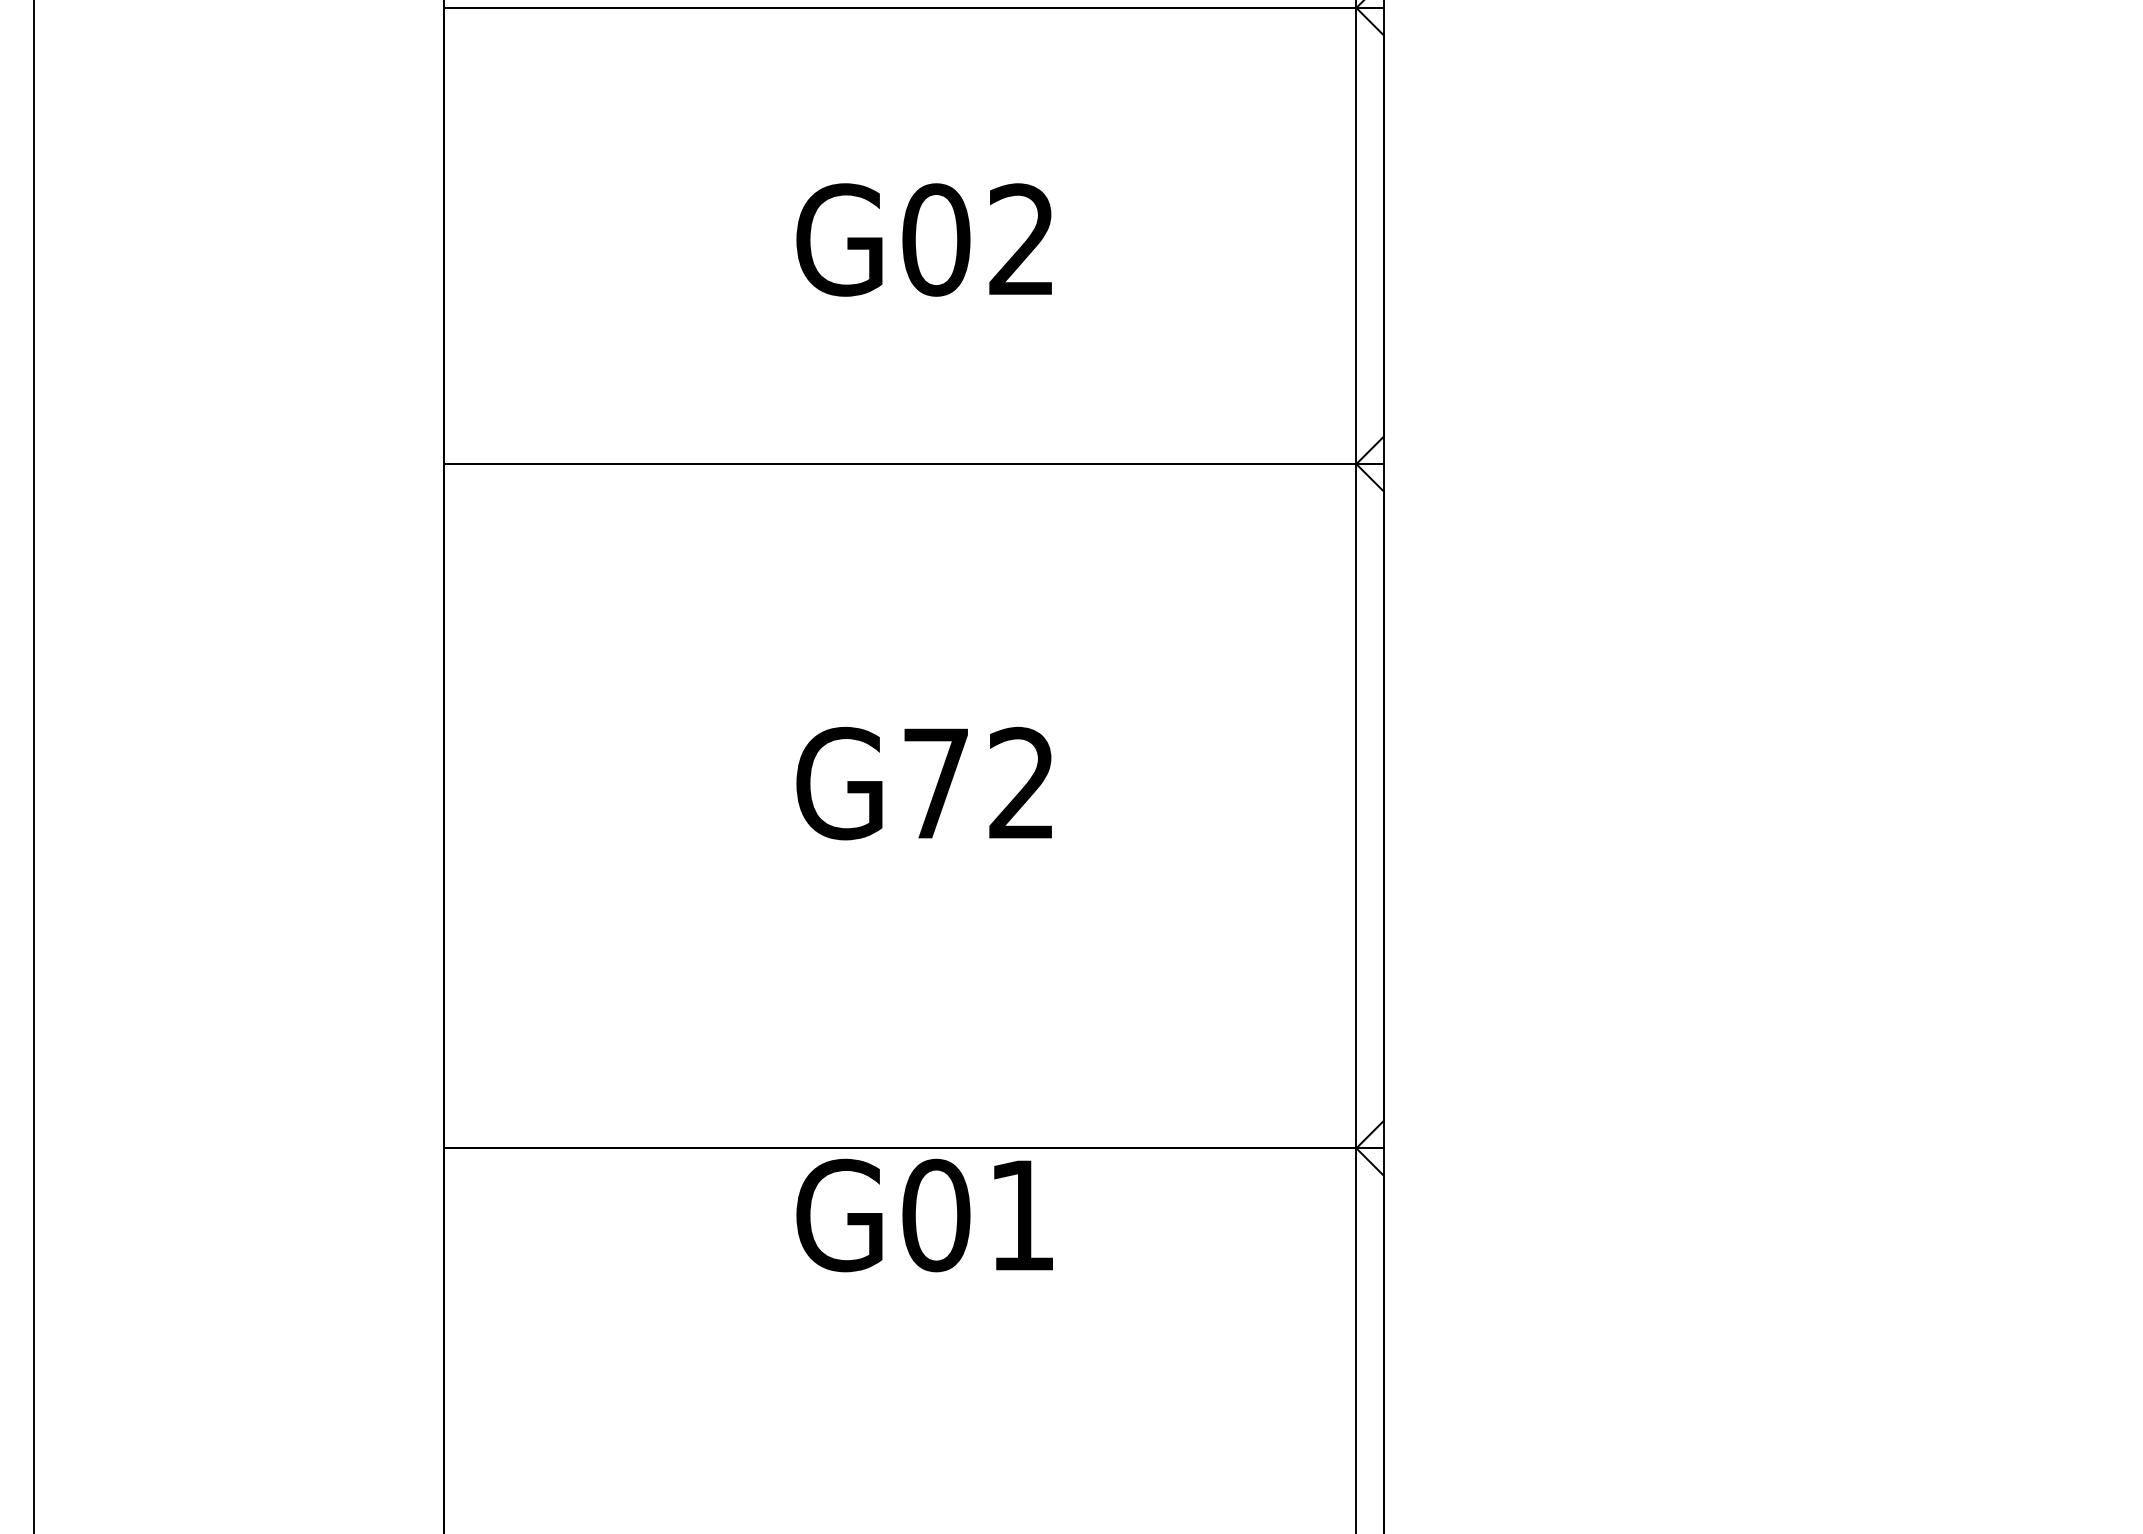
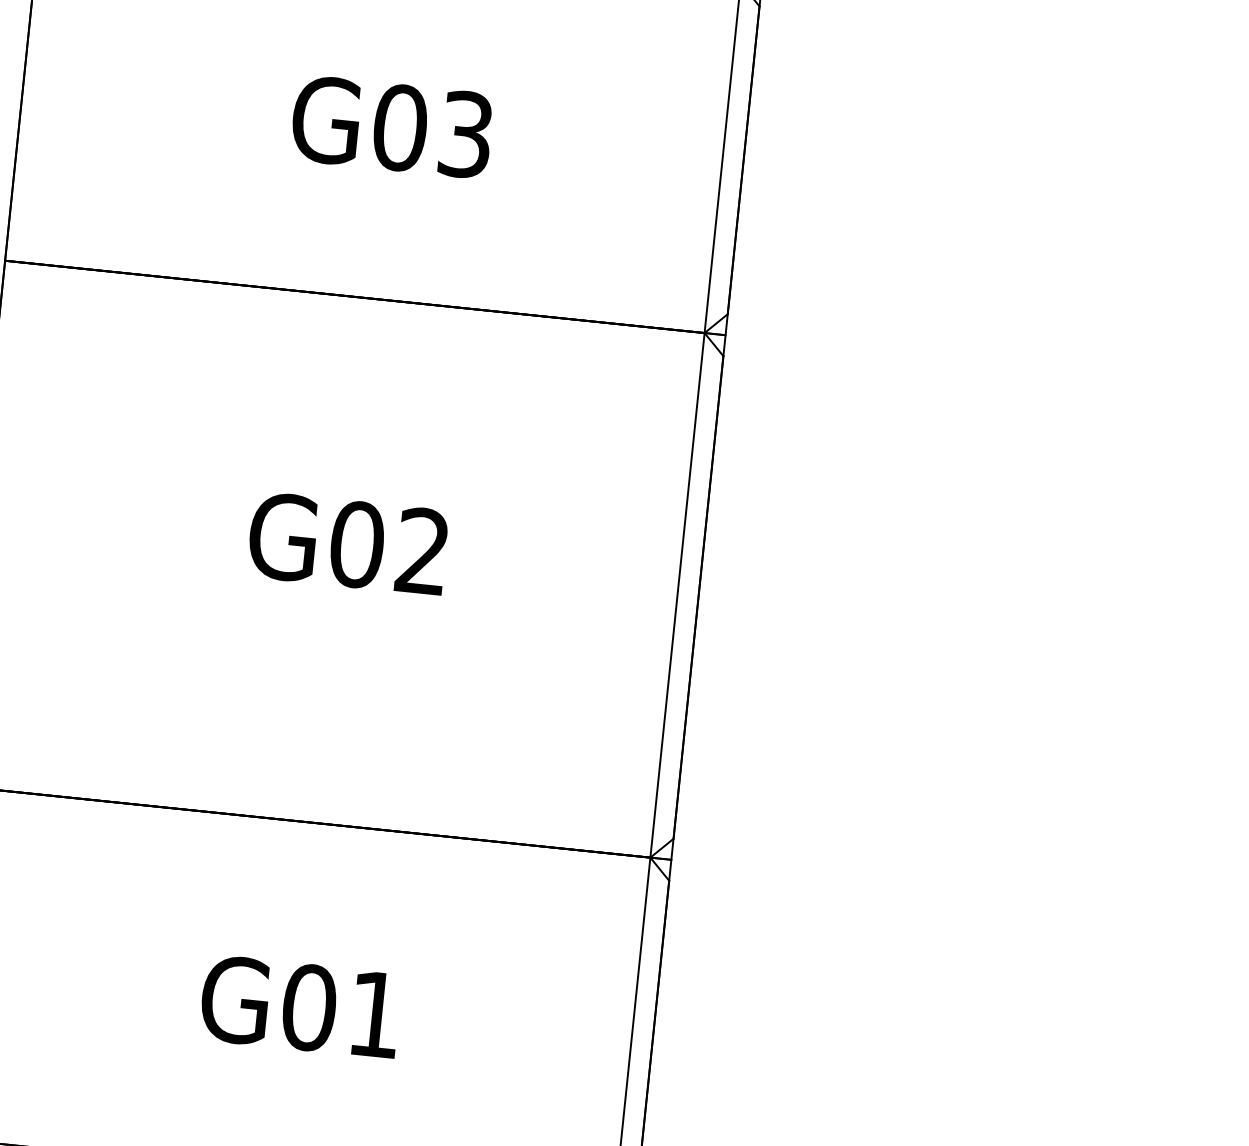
text: (1021, 239) -> (465, 134), G02 -> G03
text: (936, 783) -> (357, 544), G72 -> G02
text: (924, 1215) -> (300, 1006), moved

